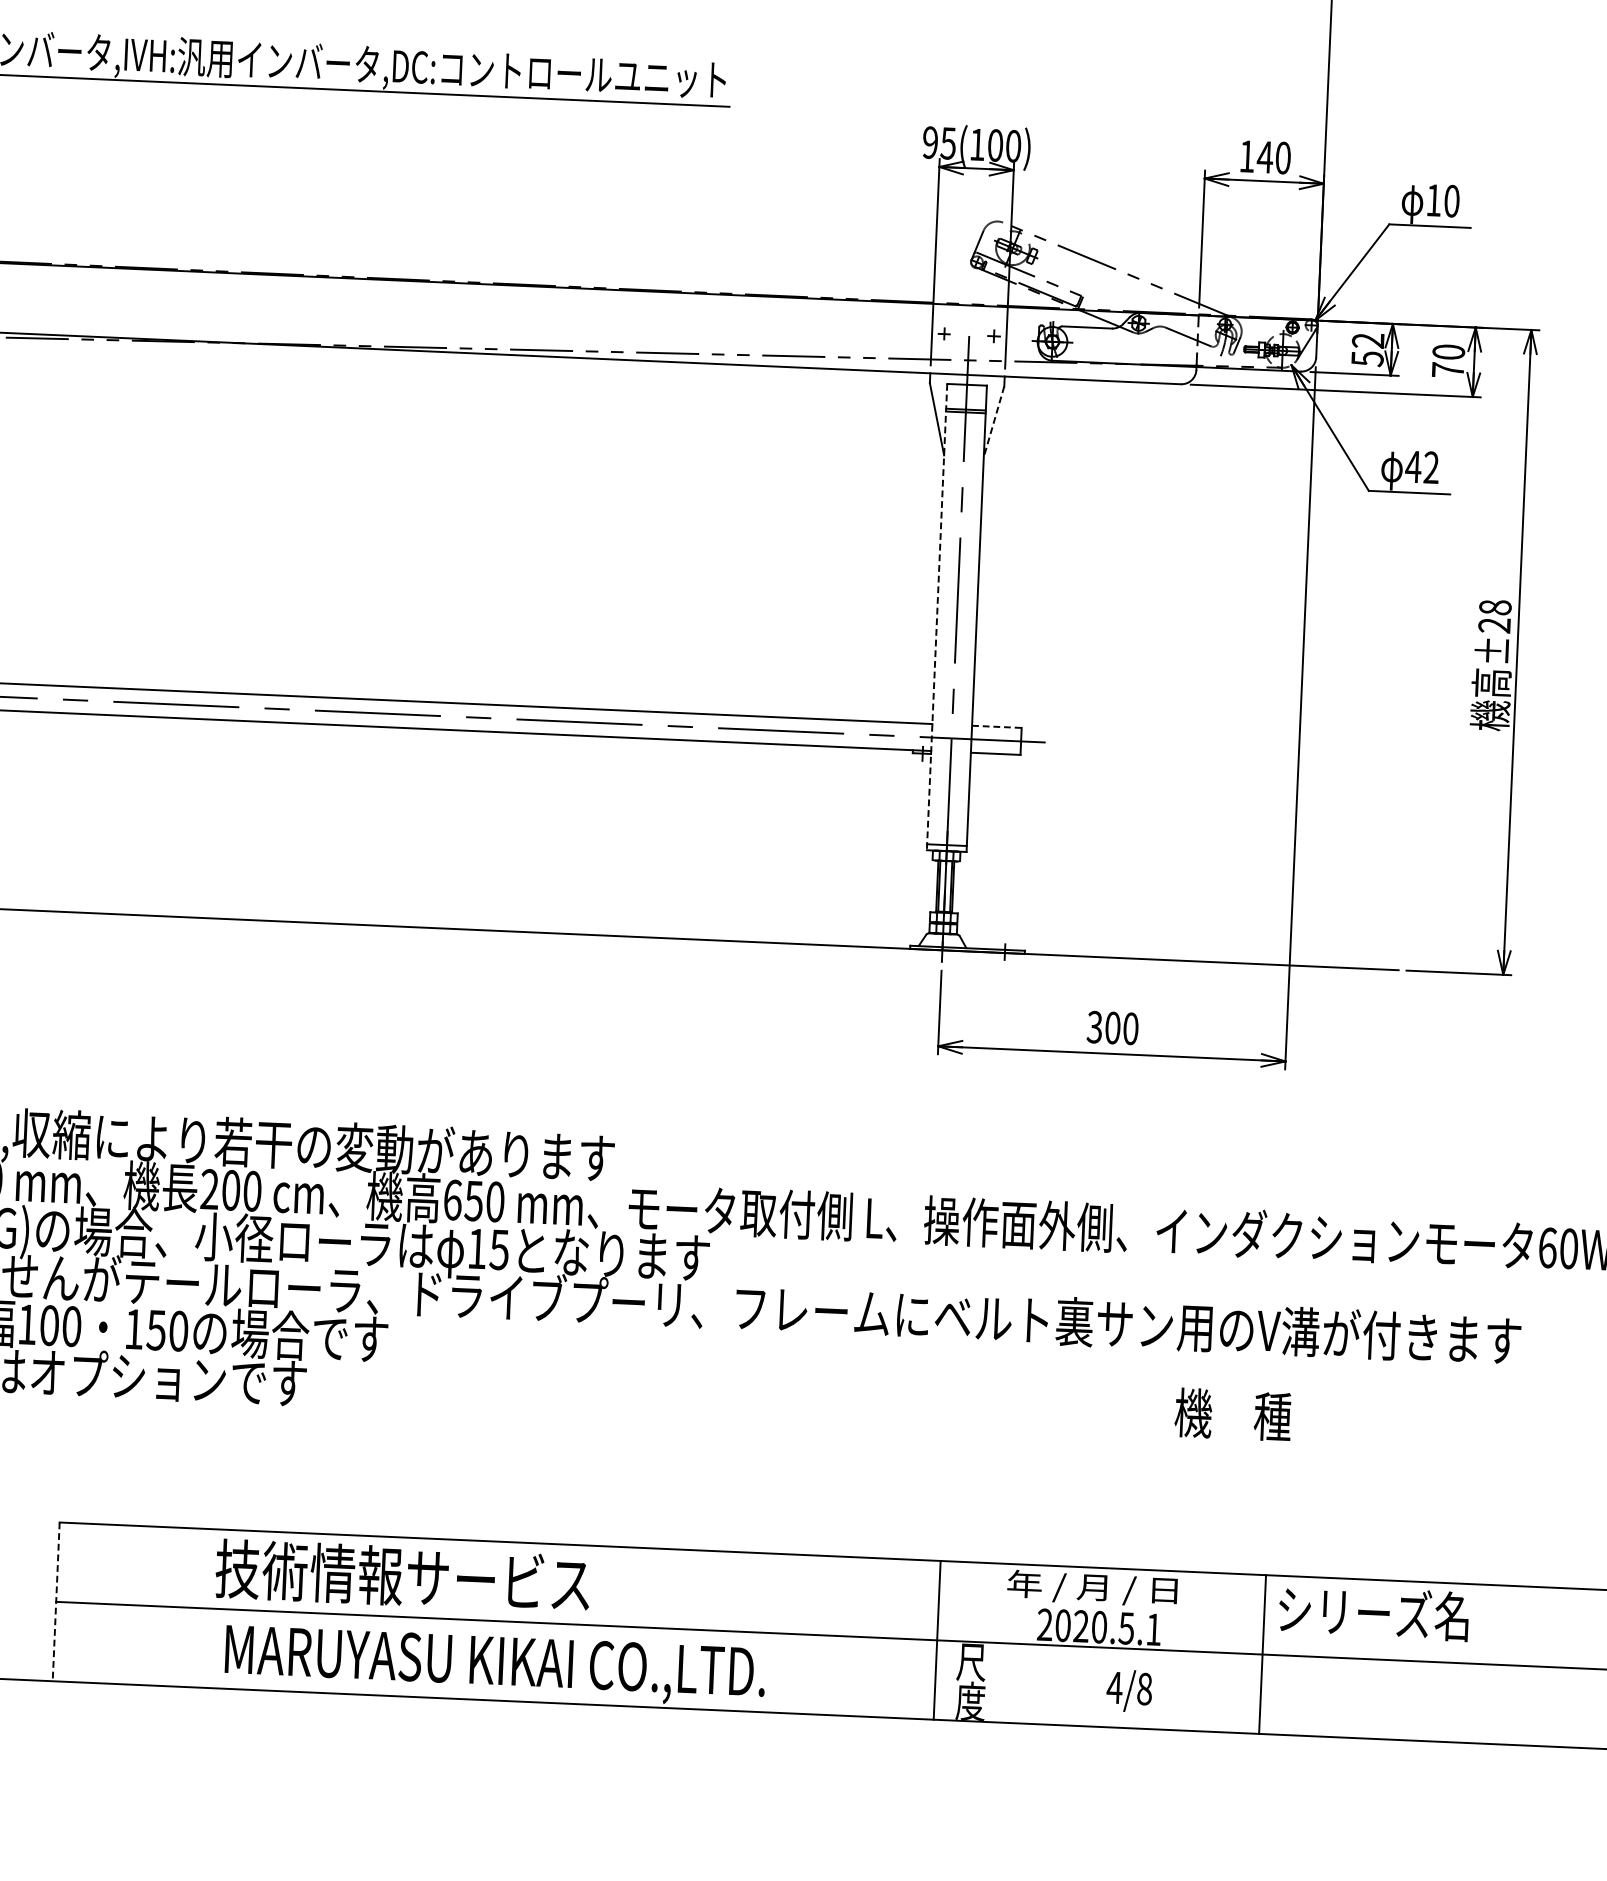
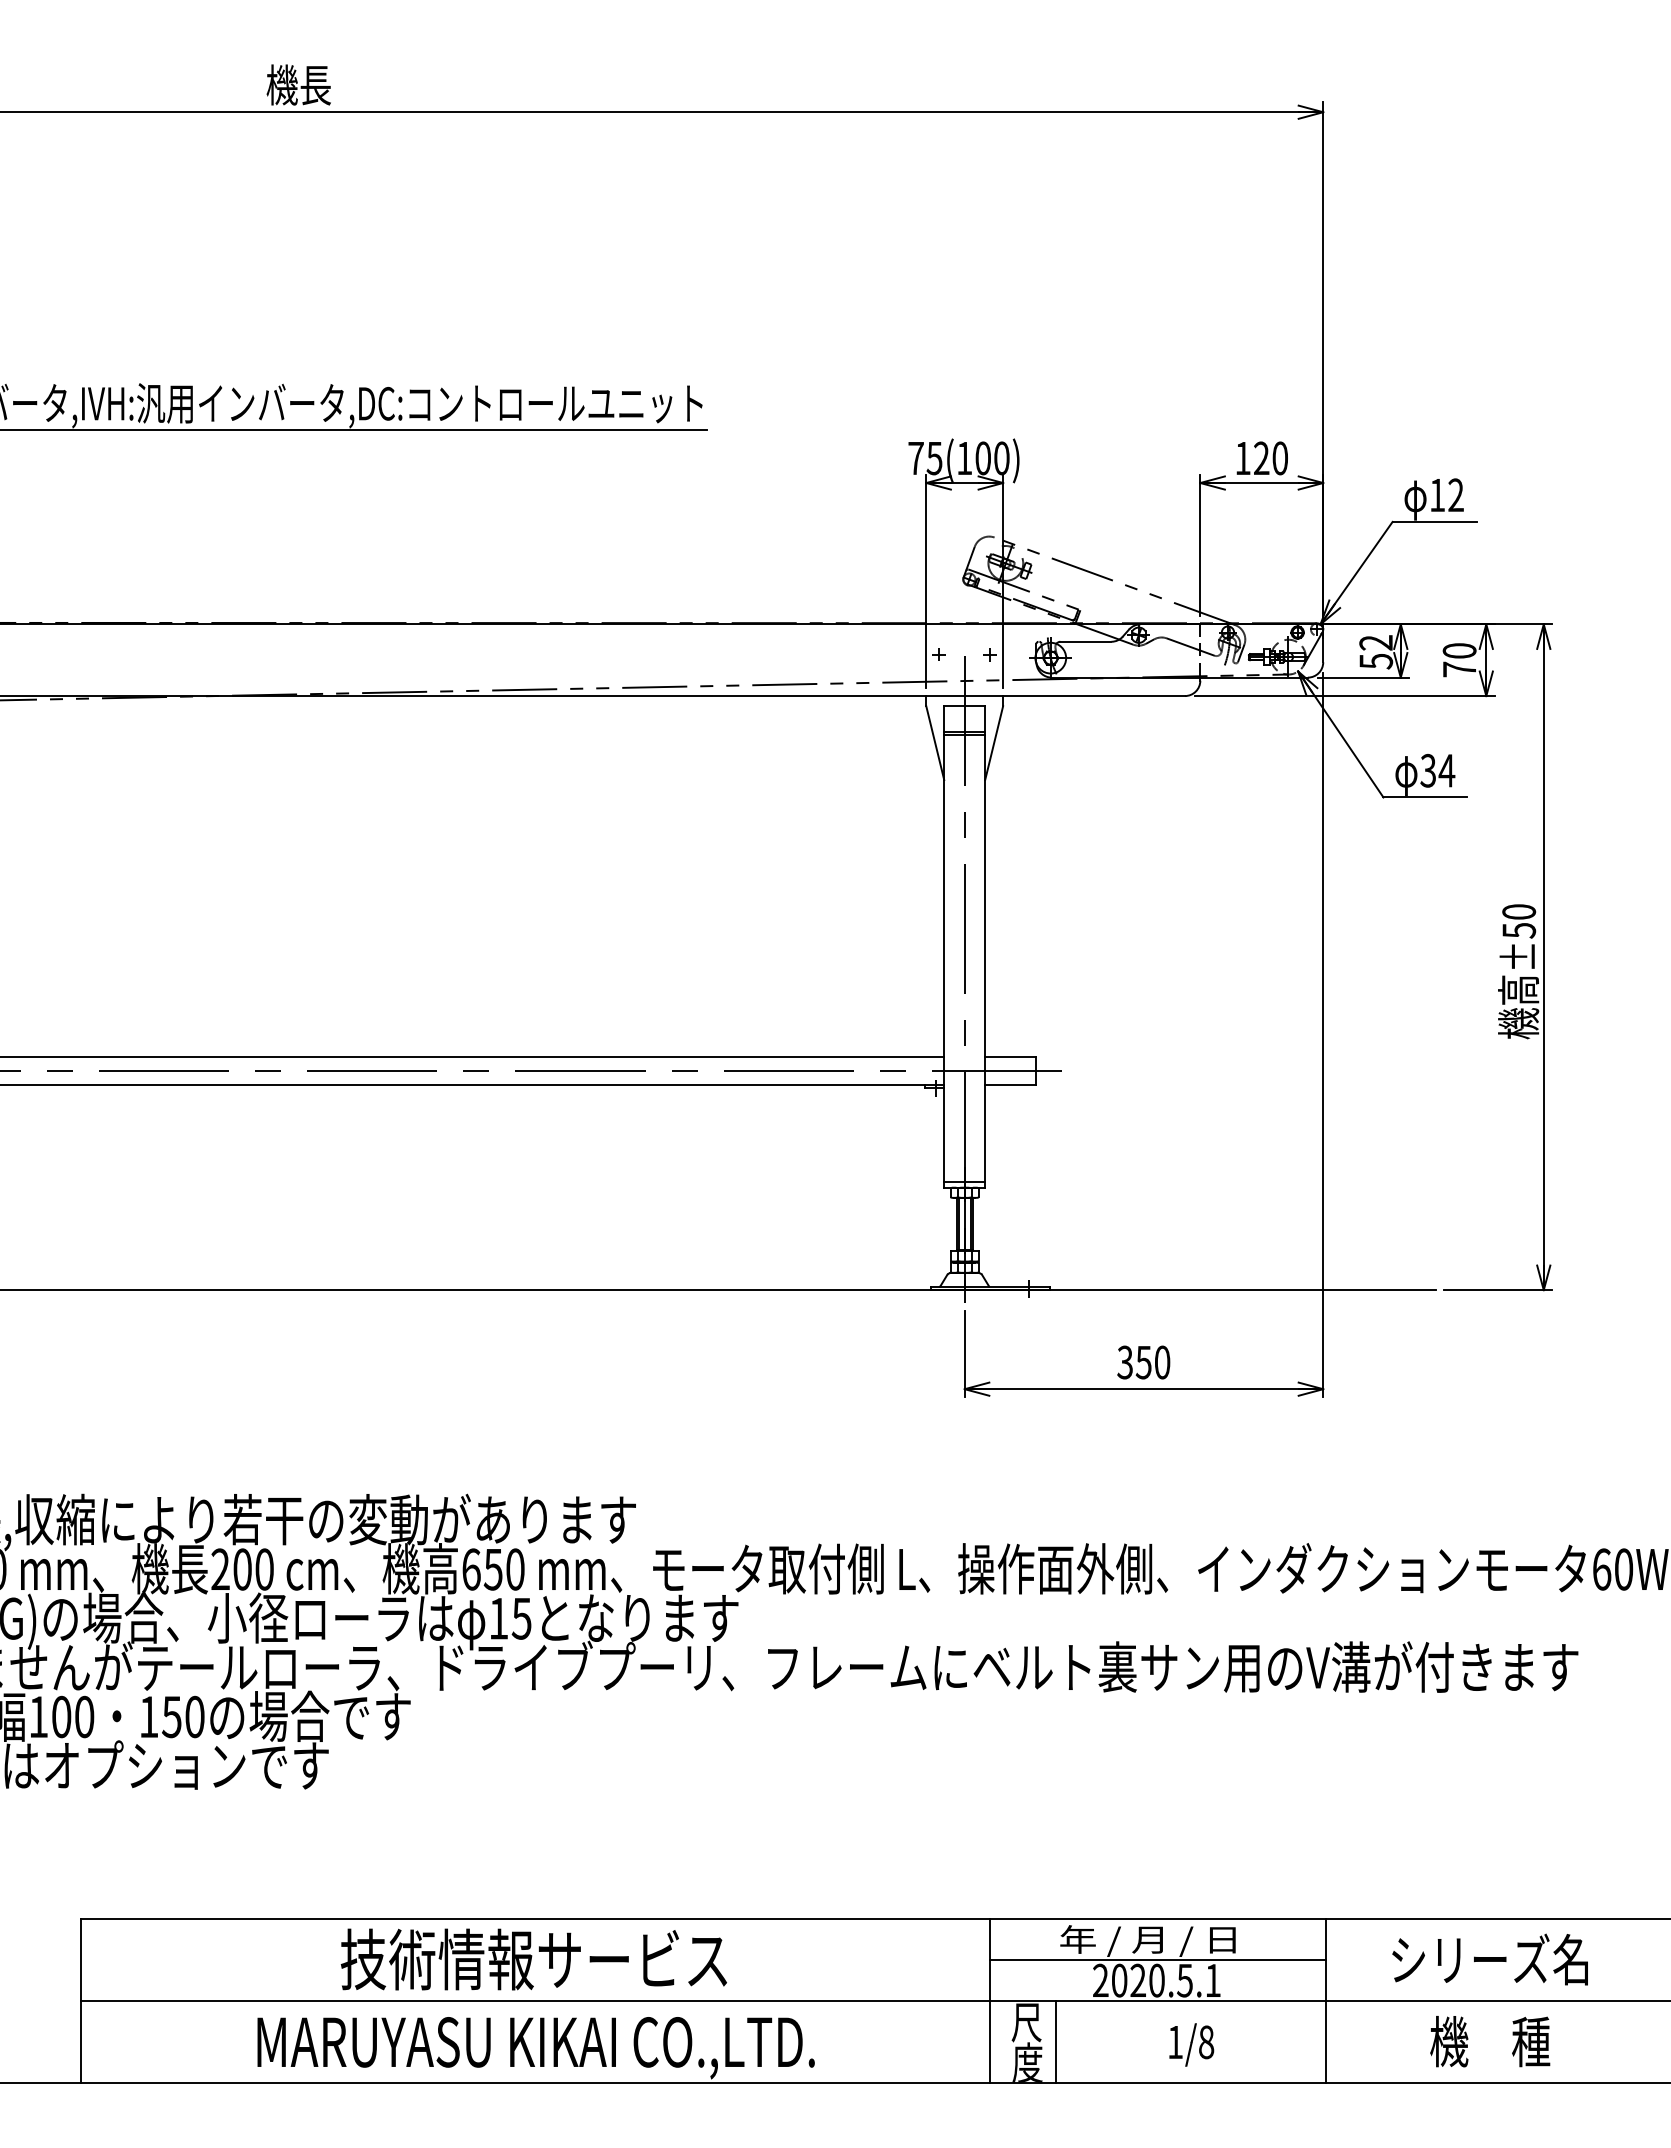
text: (929, 142) -> (915, 458), 95(100) -> 75(100)
text: (1265, 156) -> (1261, 457), 140 -> 120
text: (1451, 201) -> (1455, 495), 10 -> 12
line: (994, 422) -> (994, 743), dashed -> solid
text: (1422, 467) -> (1437, 770), 42 -> 34
line: (937, 616) -> (944, 946), dashed -> solid
text: (1495, 616) -> (1519, 921), ±28 -> ±50
line: (996, 726) -> (1010, 1057), dashed -> solid
text: (1112, 1027) -> (1143, 1362), 300 -> 350
text: (1233, 1414) -> (1490, 2041), moved
text: (402, 1576) -> (533, 1959), moved
line: (55, 1601) -> (80, 2001), dashed -> solid
line: (1101, 1607) -> (1158, 1960), added
text: (1373, 1612) -> (1489, 1959), moved
line: (998, 1682) -> (1055, 2042), added
text: (1114, 1687) -> (1175, 2042), 4/8 -> 1/8

